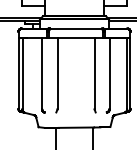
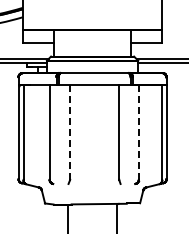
line: (57, 74) -> (70, 133), solid -> dashed
line: (109, 74) -> (138, 133), solid -> dashed

